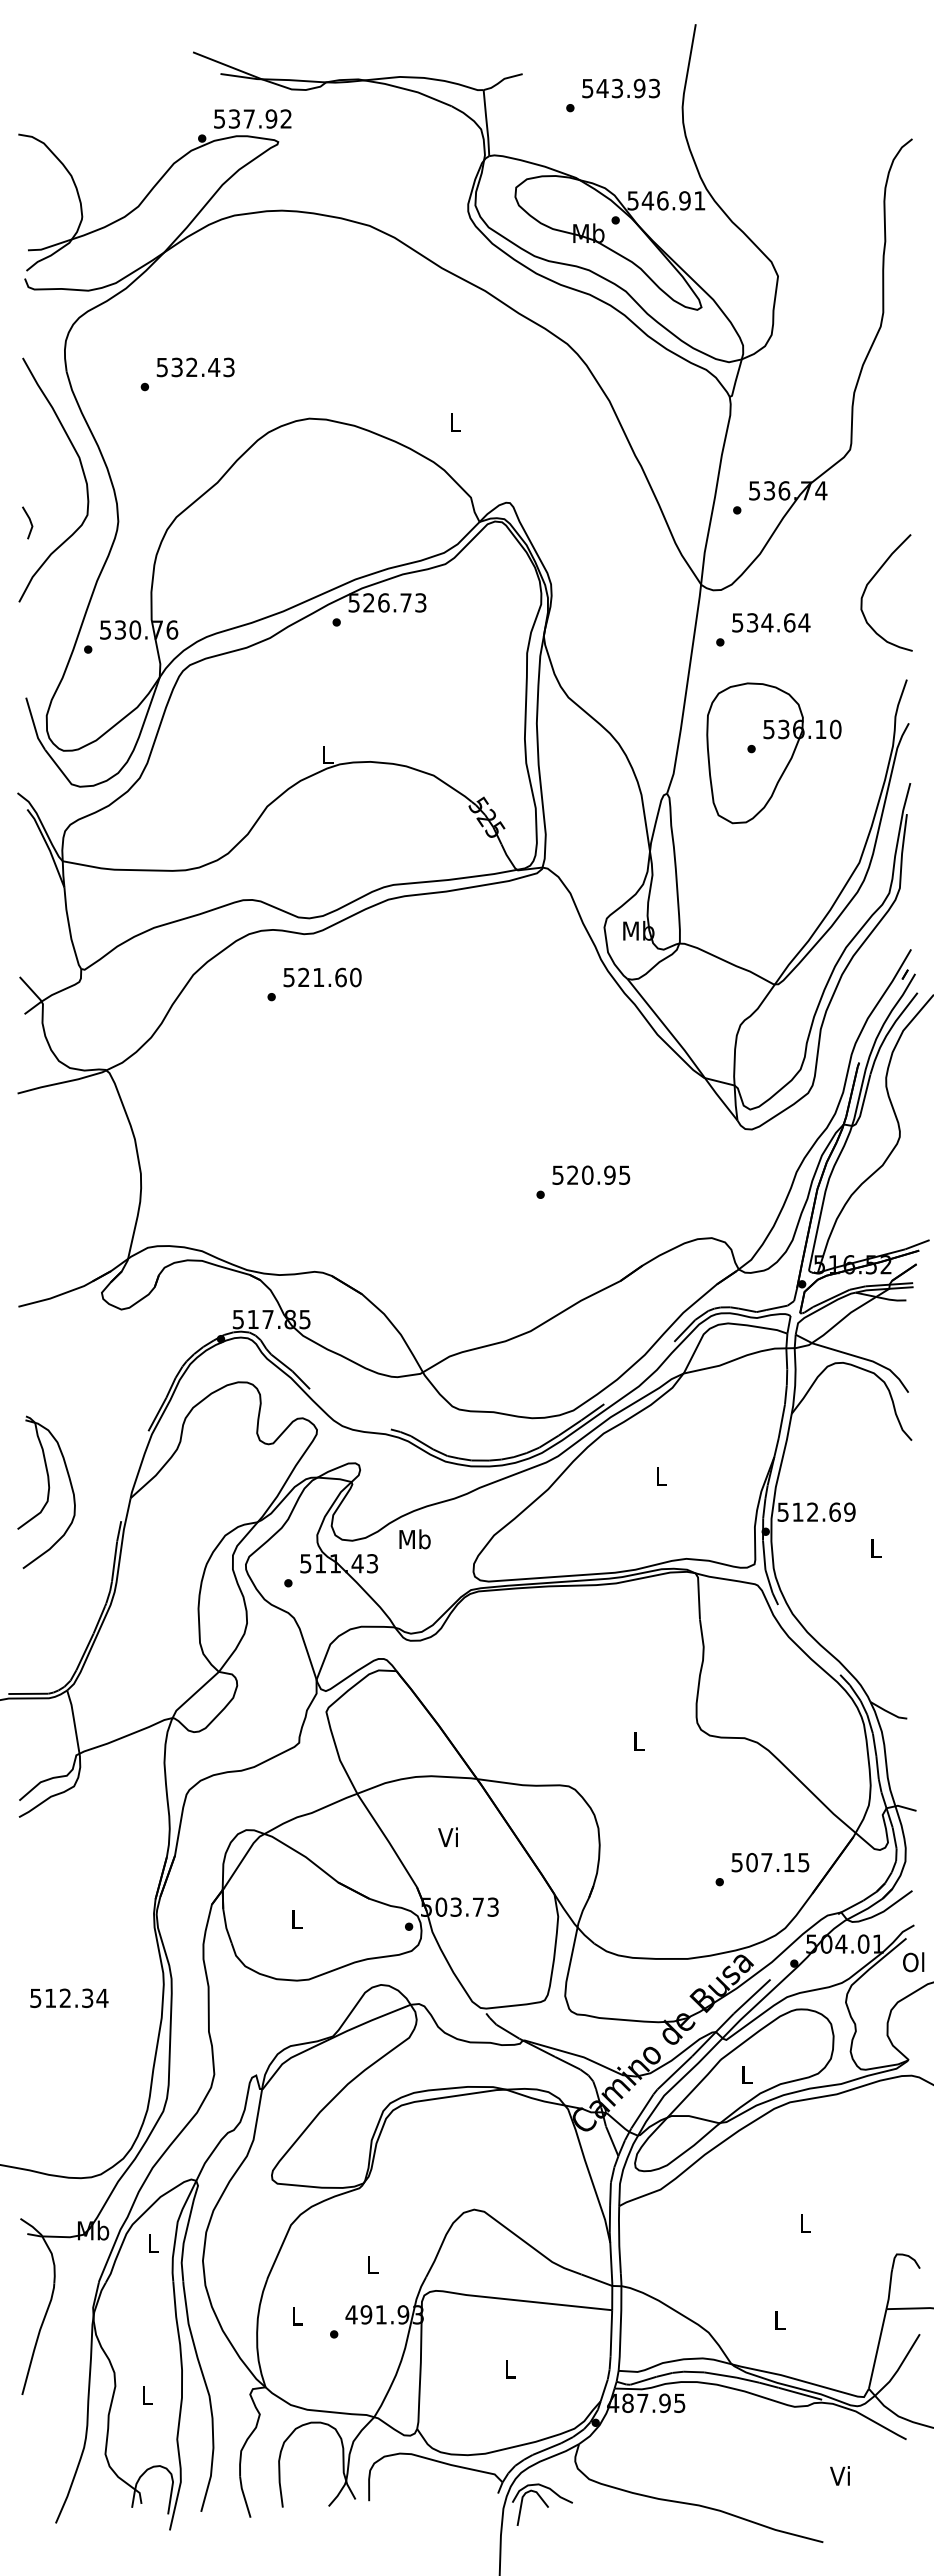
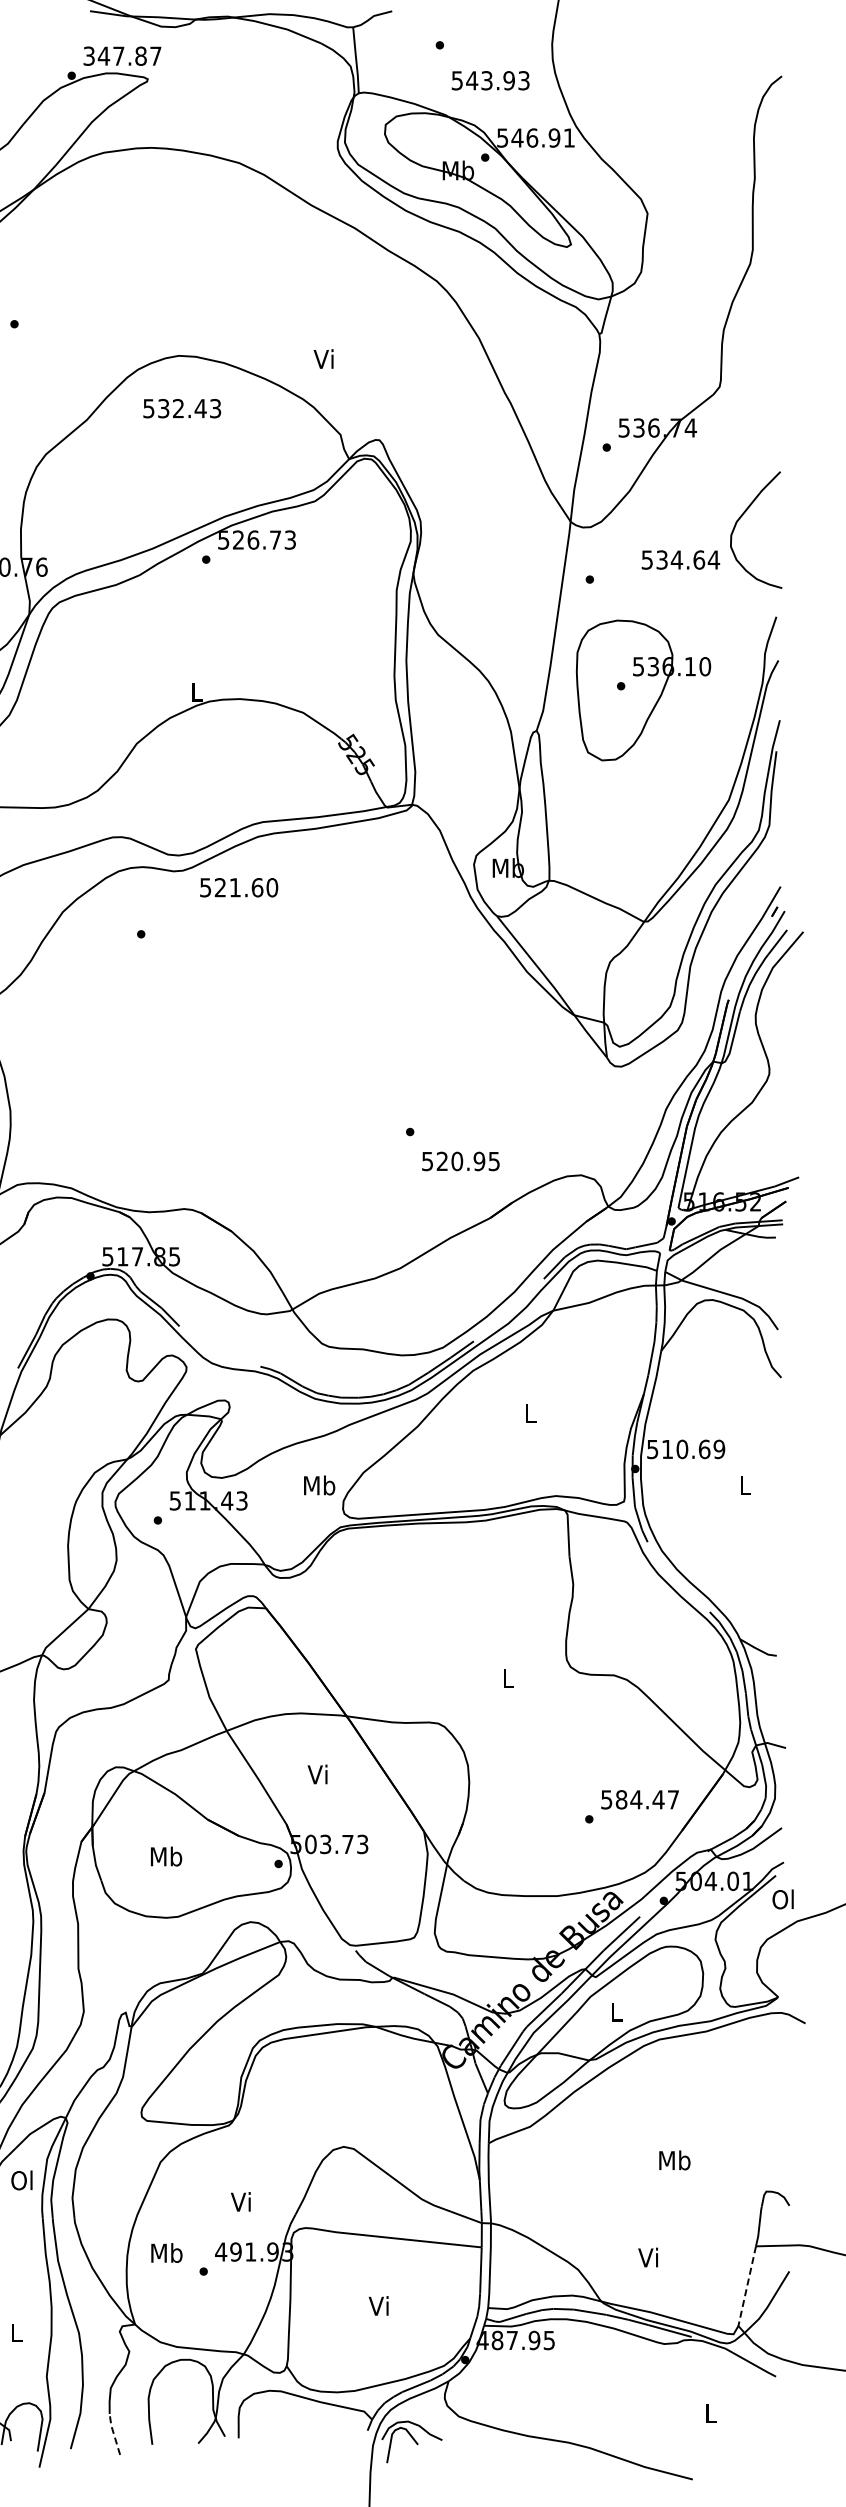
text: (620, 88) -> (490, 80), moved
text: (252, 118) -> (122, 55), 537.92 -> 347.87
text: (195, 367) -> (182, 408), moved
text: (453, 421) -> (323, 358), L -> Vi
text: (771, 622) -> (681, 559), moved
text: (322, 977) -> (239, 887), moved
text: (591, 1174) -> (461, 1160), moved
text: (812, 1511) -> (682, 1448), 512.69 -> 510.69
text: (414, 1539) -> (319, 1485), moved
text: (777, 1862) -> (647, 1799), 507.15 -> 584.47
text: (296, 1919) -> (166, 1856), L -> Mb
text: (804, 2223) -> (674, 2160), L -> Mb
text: (151, 2243) -> (21, 2180), L -> Ol
text: (371, 2264) -> (241, 2201), L -> Vi
text: (296, 2315) -> (166, 2252), L -> Mb
text: (778, 2320) -> (648, 2257), L -> Vi
line: (877, 2349) -> (747, 2286), solid -> dashed
text: (508, 2368) -> (378, 2305), L -> Vi
text: (839, 2475) -> (709, 2412), Vi -> L
line: (244, 2496) -> (114, 2433), solid -> dashed

